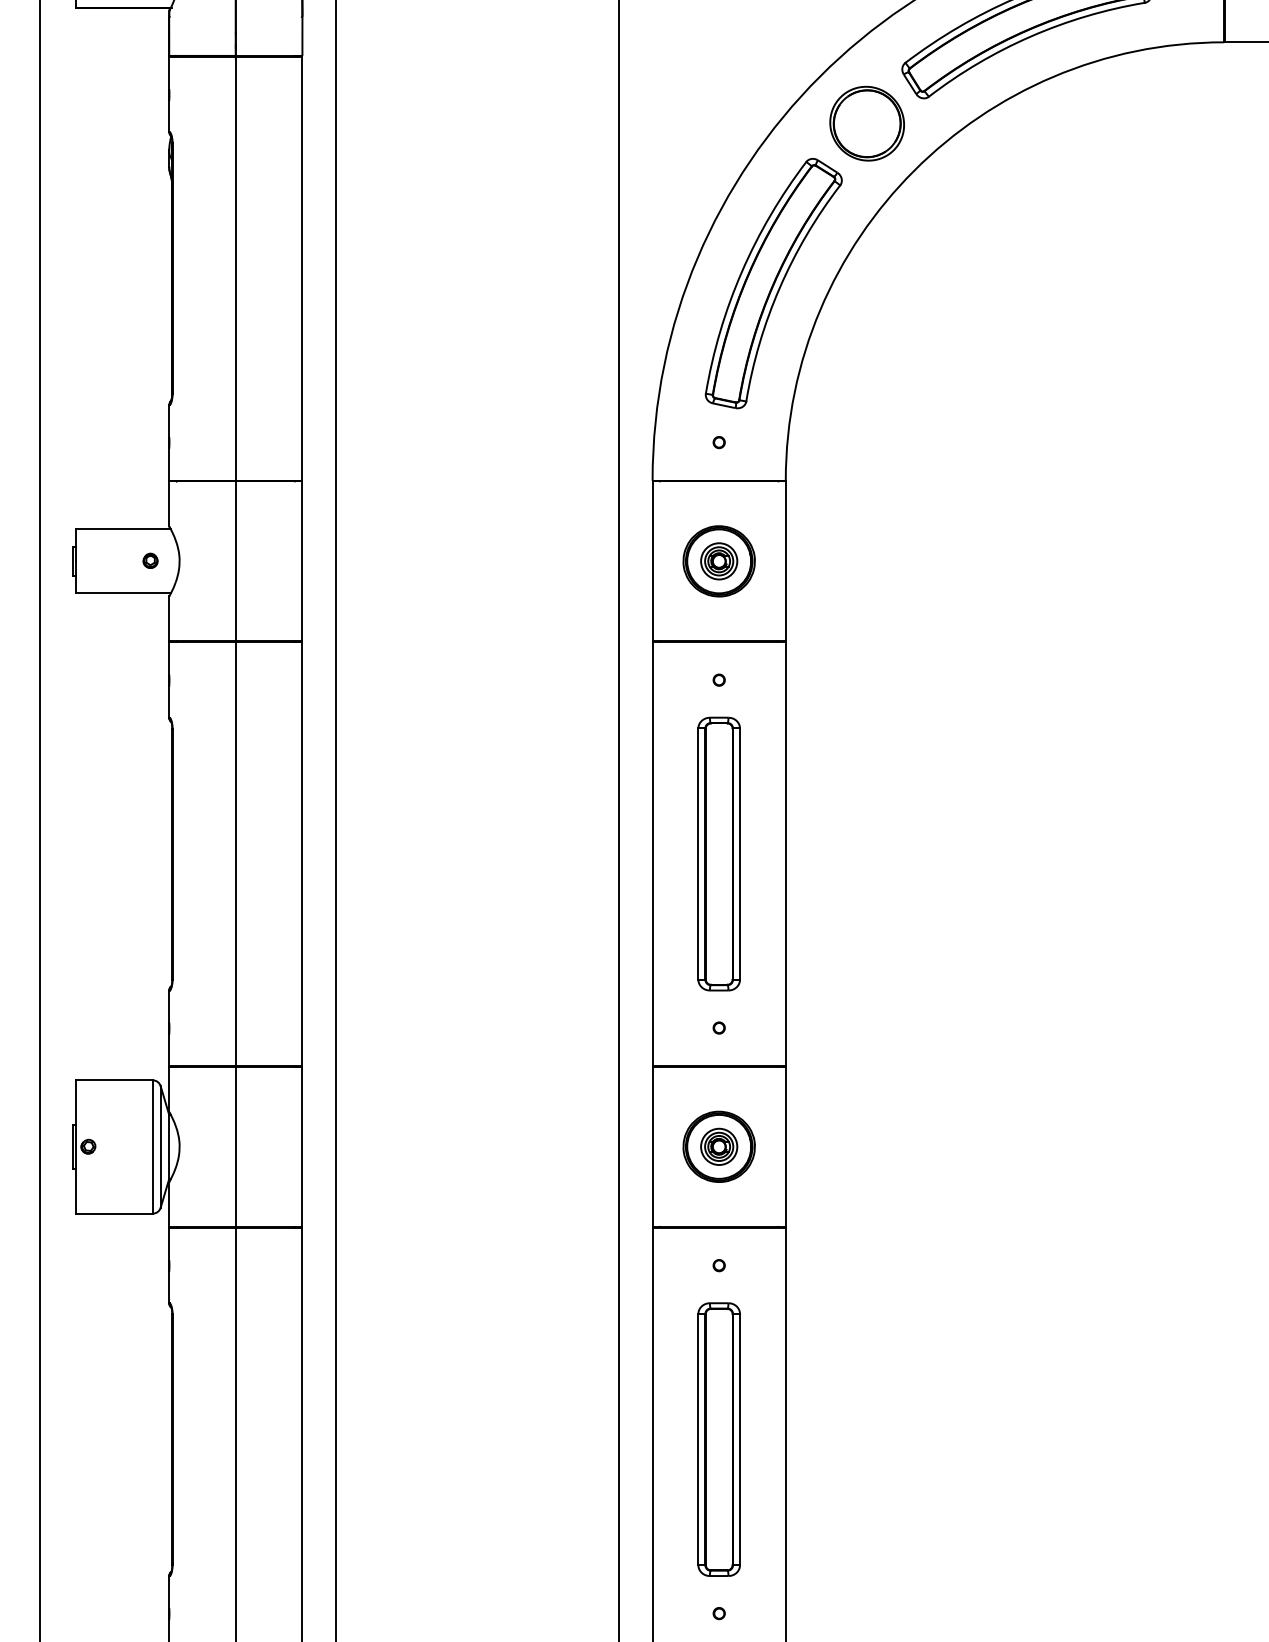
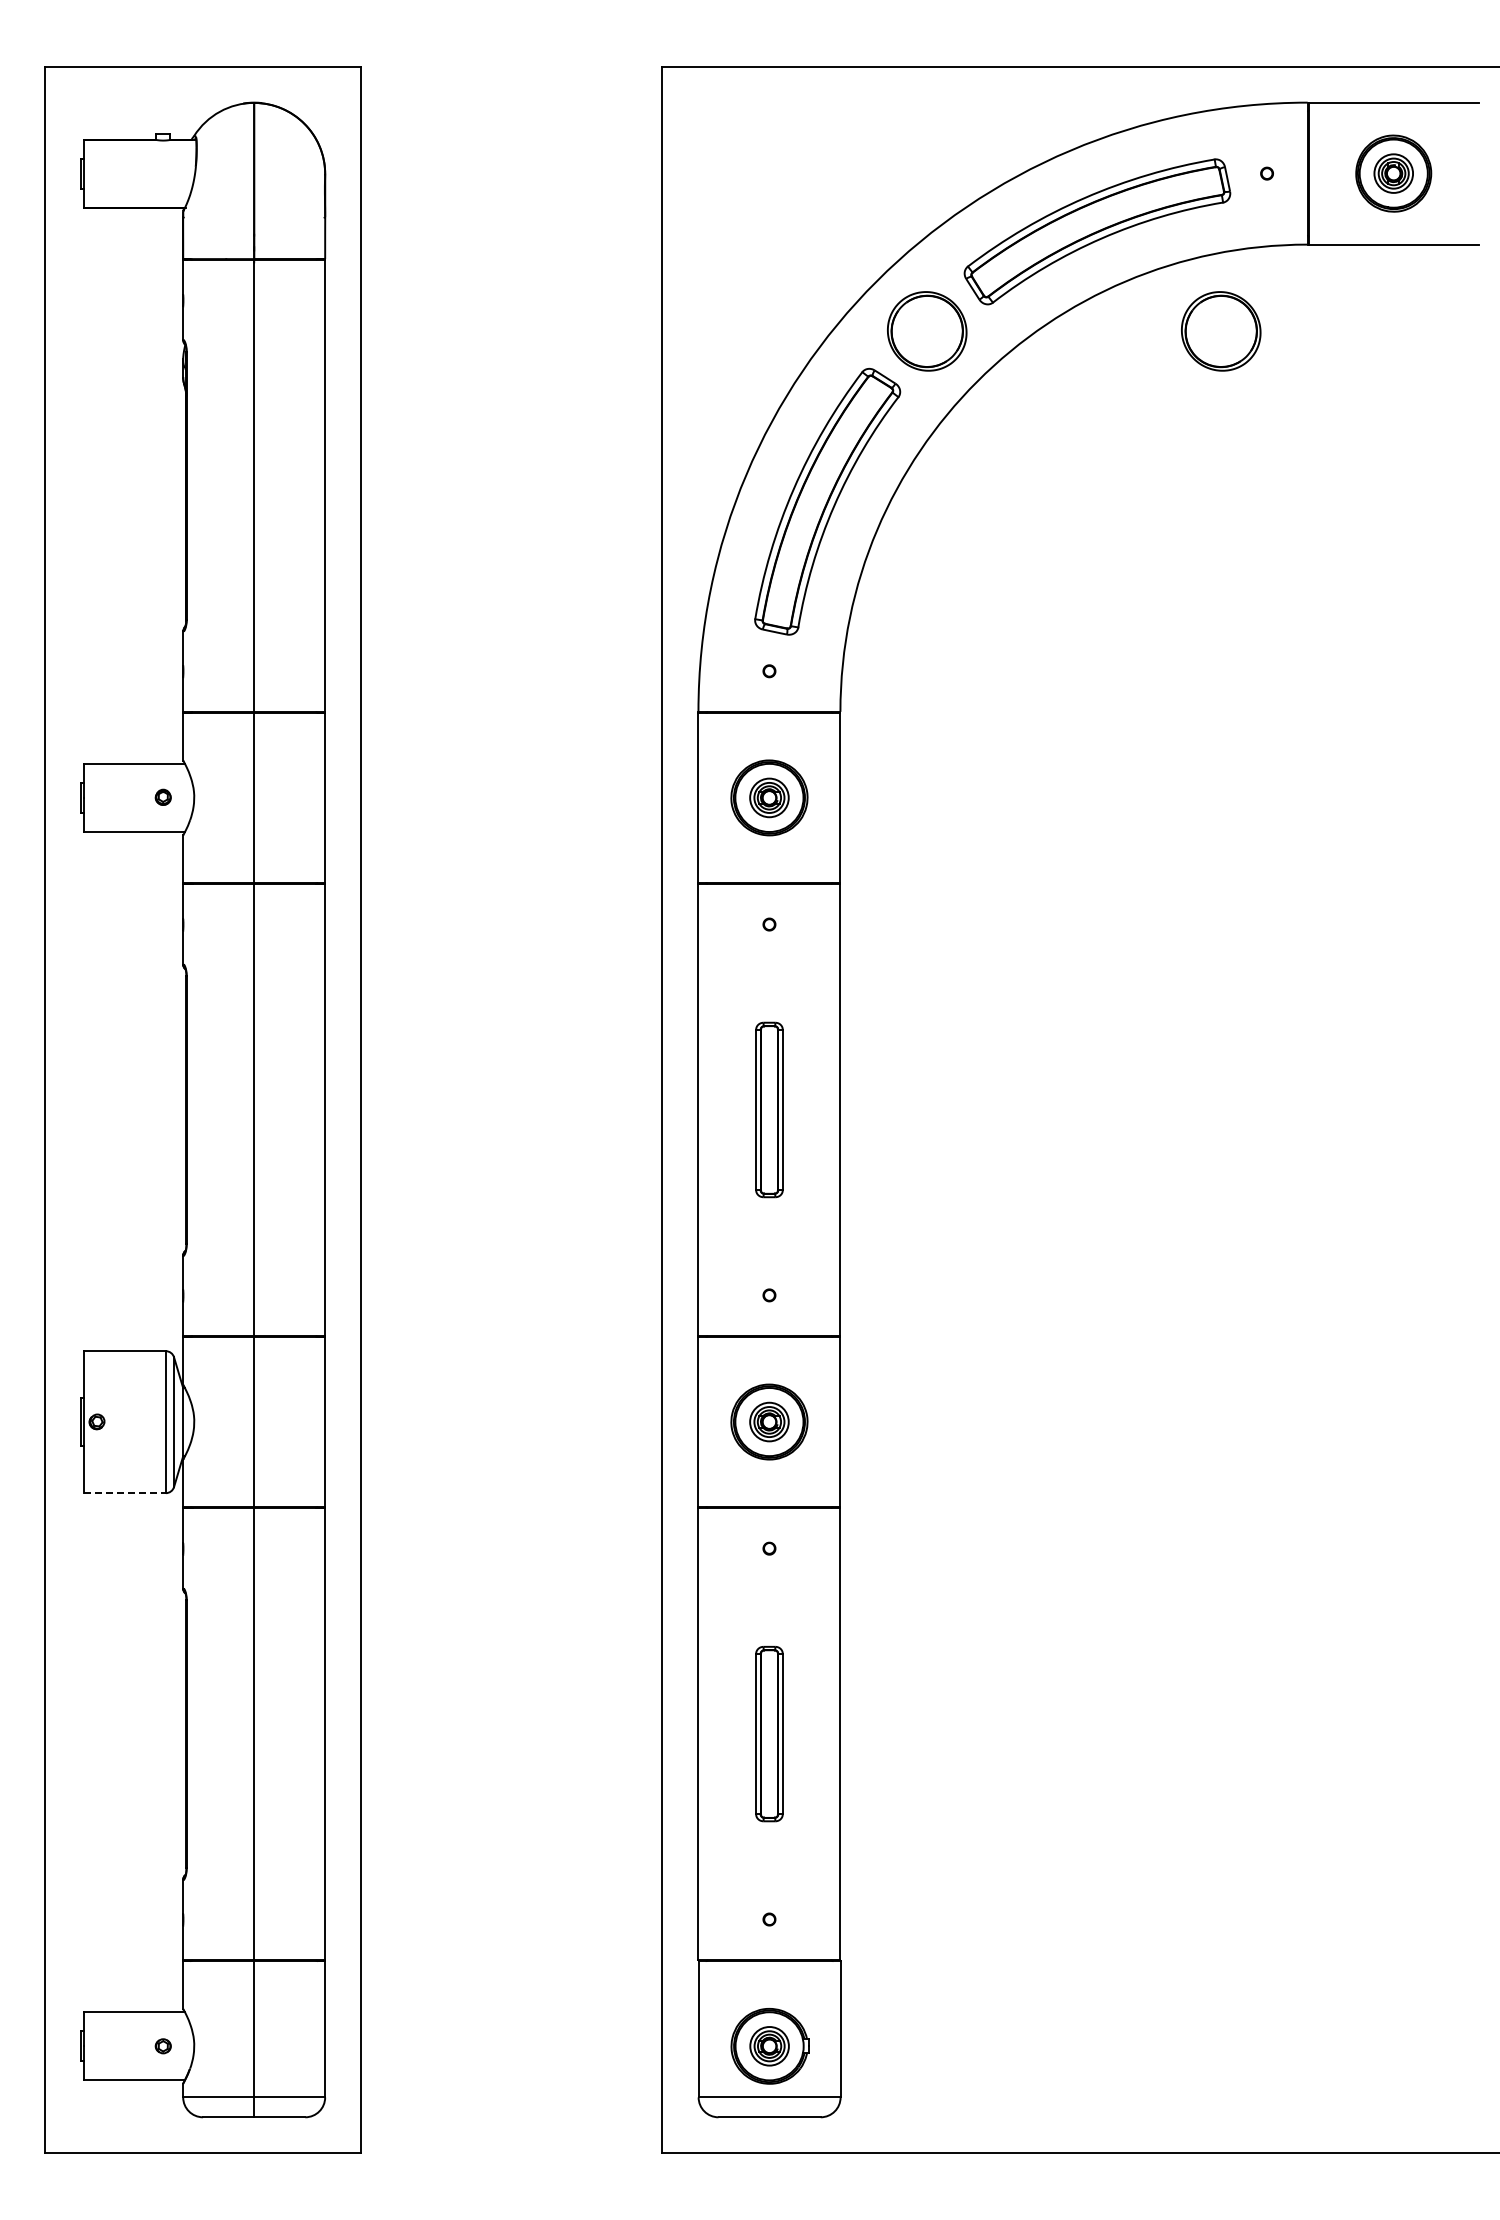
part: (1143, 123) -> (1221, 331), added
part: (719, 853) -> (769, 1109), size x0.6
line: (115, 1213) -> (125, 1493), solid -> dashed
part: (719, 1439) -> (769, 1733), size x0.6

